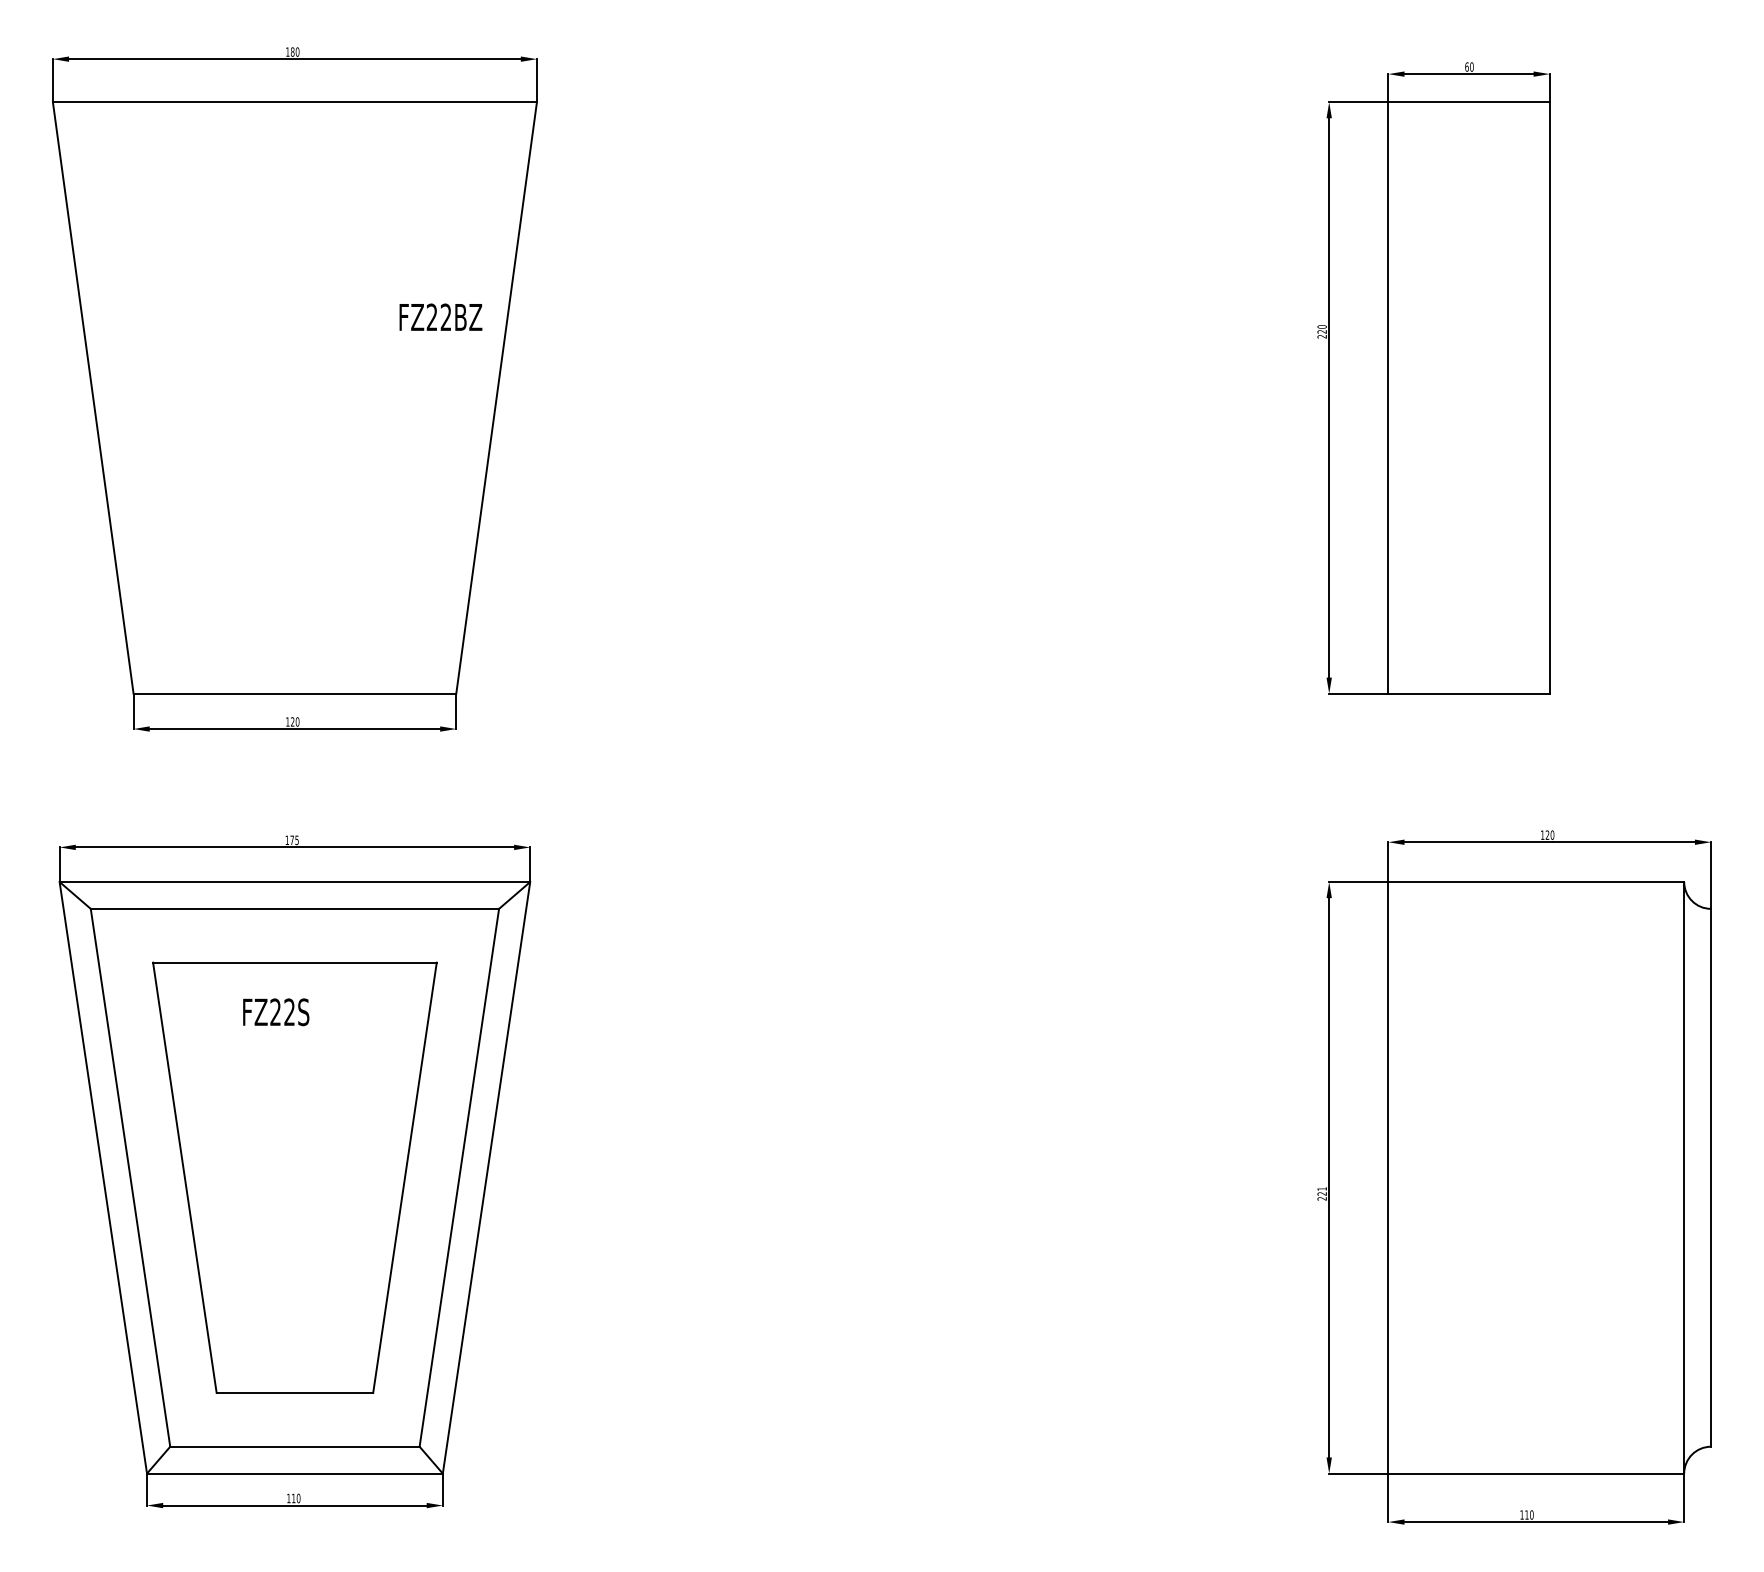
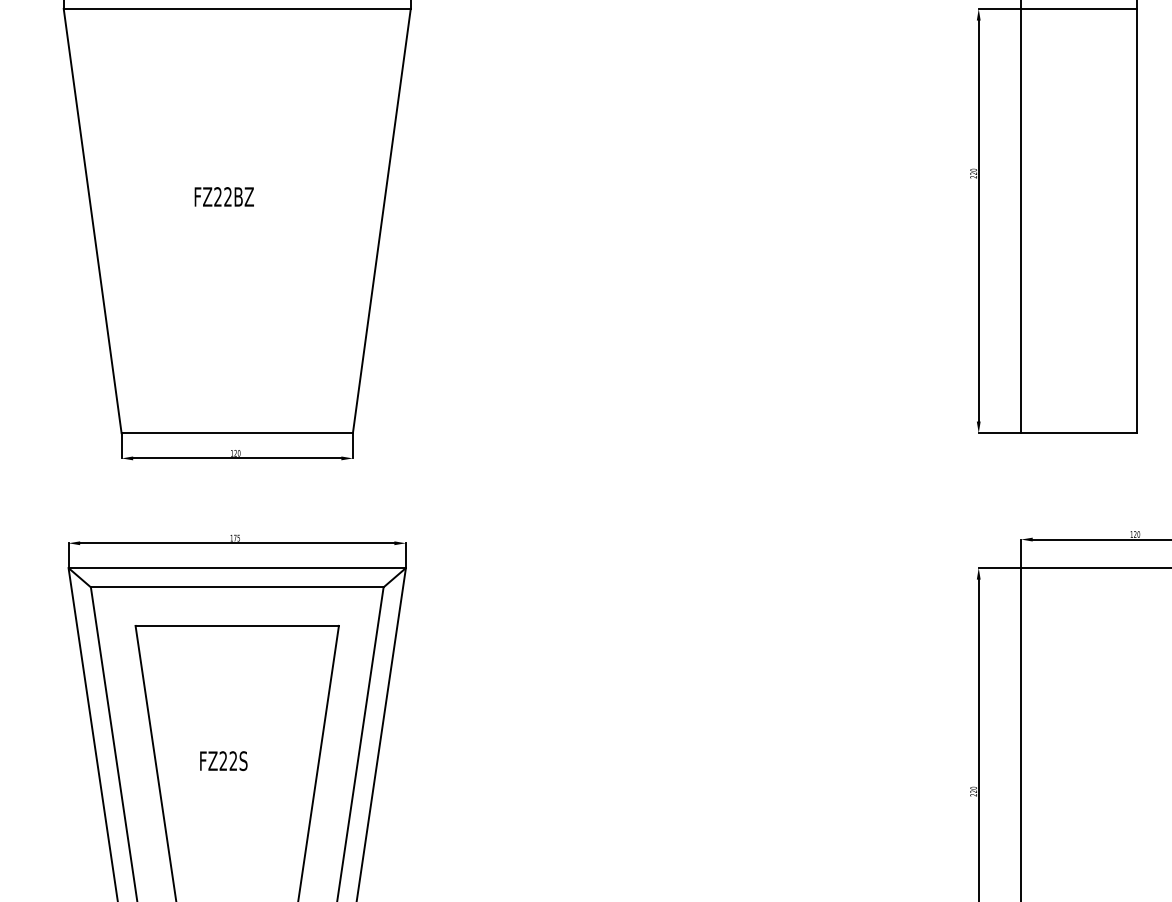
text: (440, 316) -> (224, 196), moved
text: (276, 1012) -> (224, 761), moved
text: (1321, 1188) -> (973, 787), 221 -> 220

